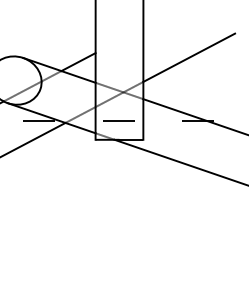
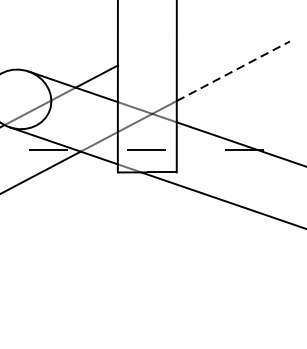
line: (189, 57) -> (233, 70), solid -> dashed

